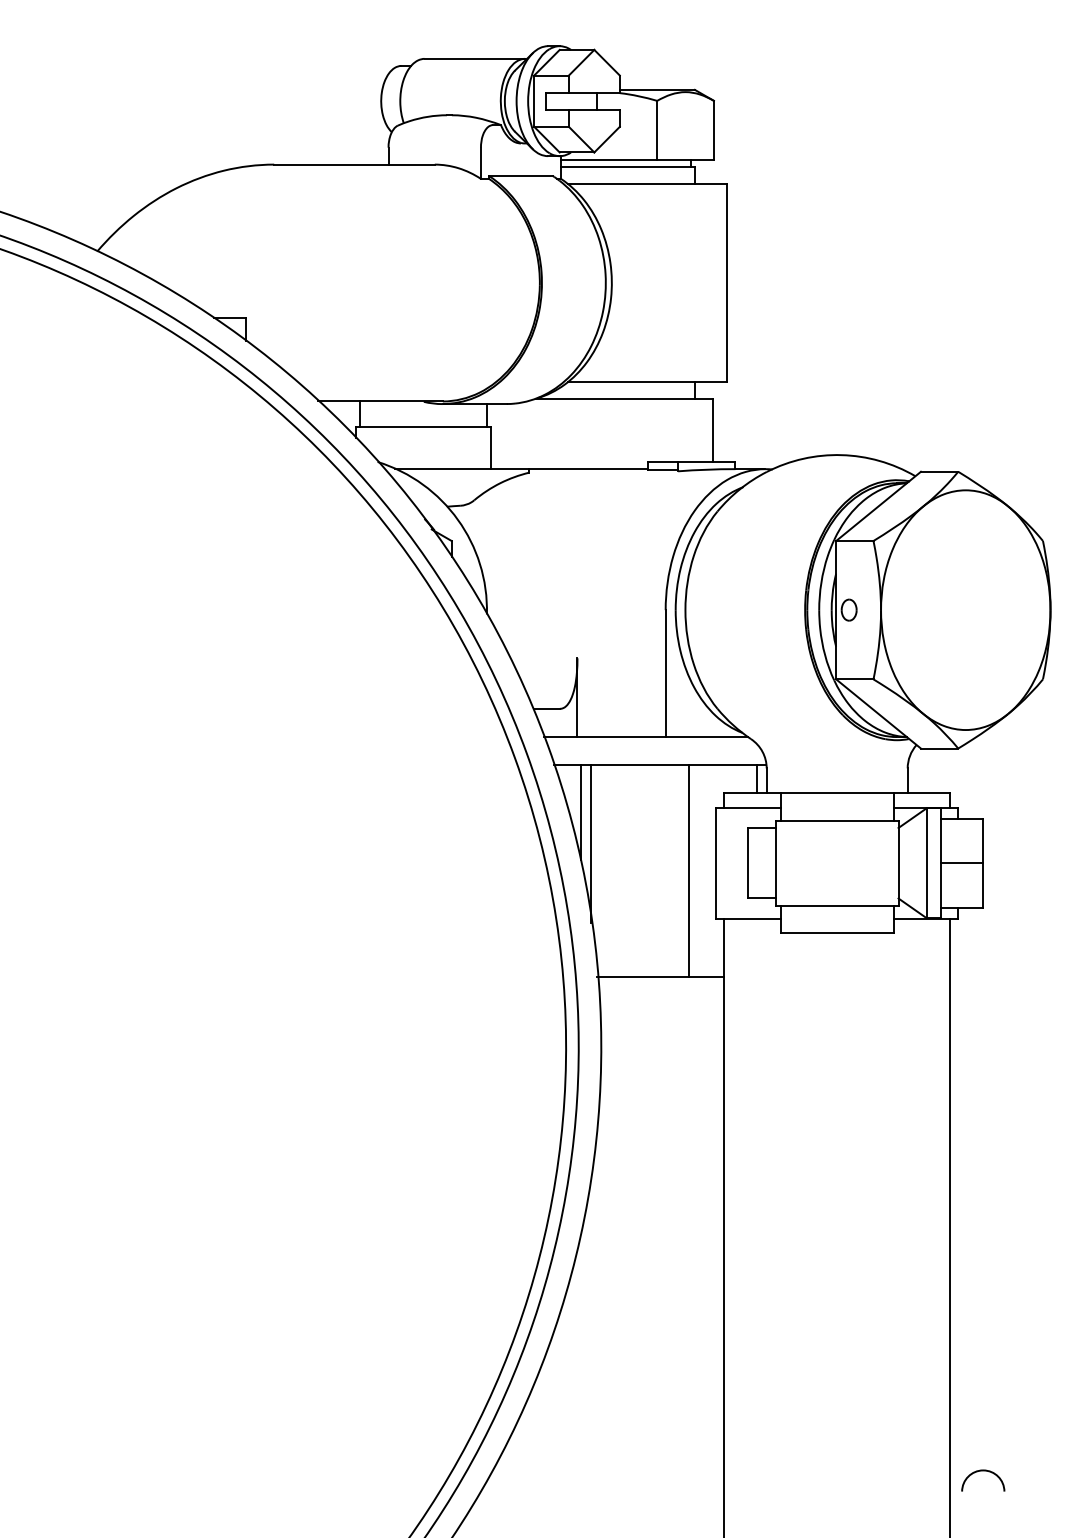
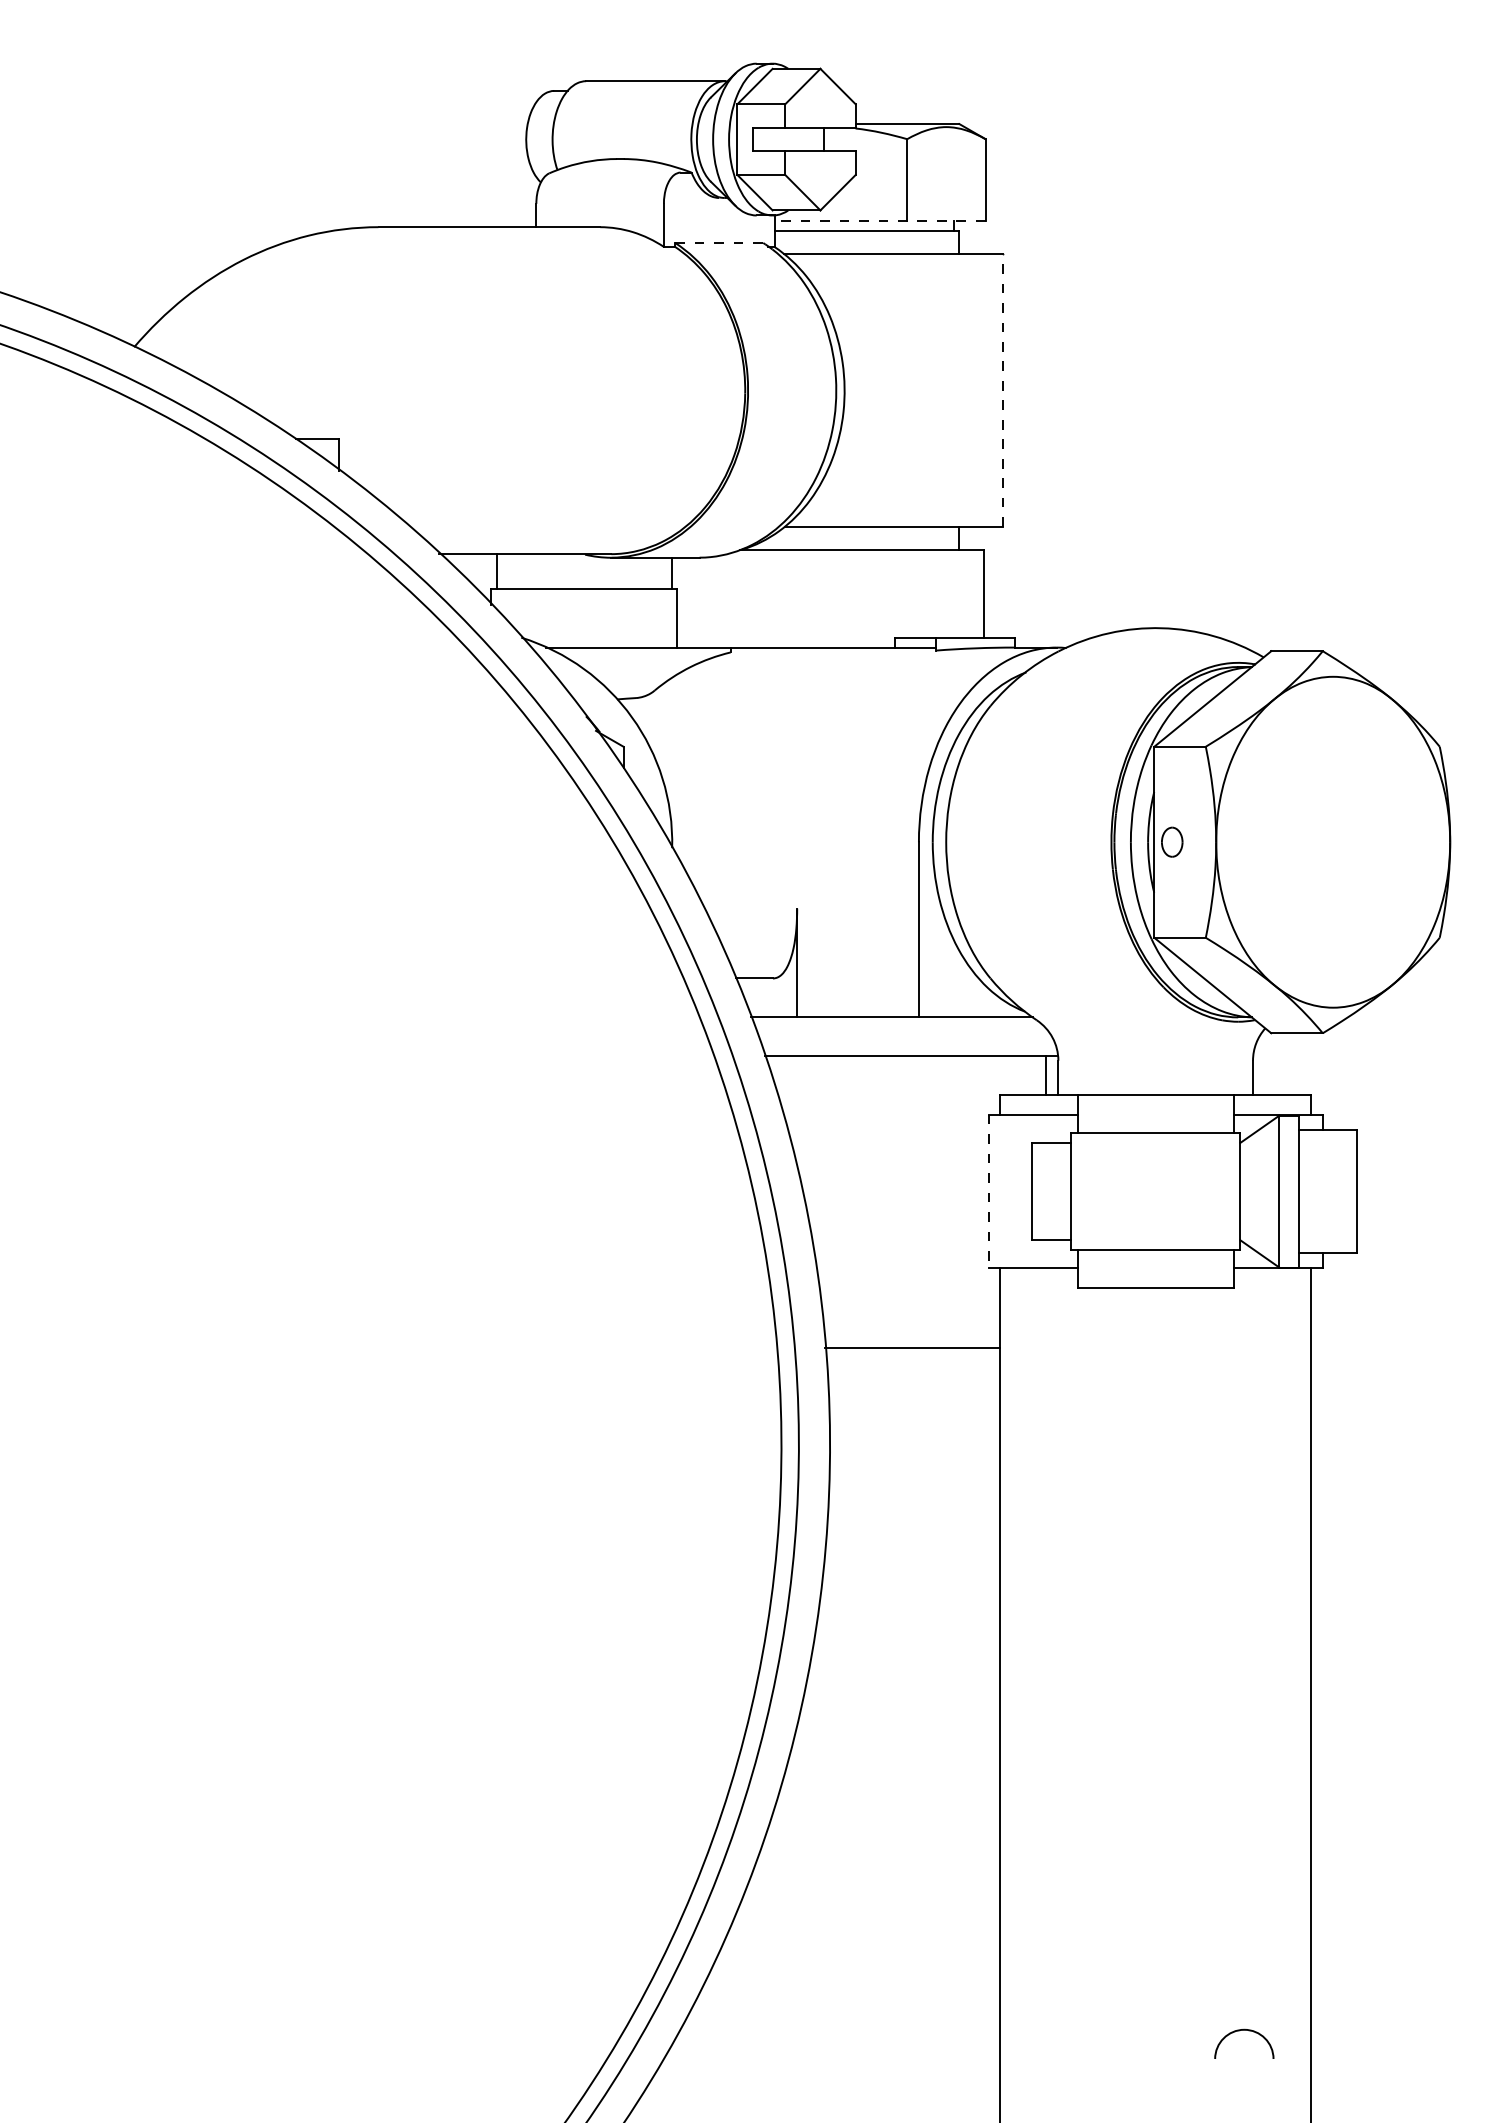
line: (637, 160) -> (880, 221), solid -> dashed
line: (521, 175) -> (719, 242), solid -> dashed
line: (726, 282) -> (1003, 390), solid -> dashed
line: (580, 812) -> (801, 1121), removed
line: (591, 843) -> (816, 1164), removed
line: (716, 863) -> (988, 1191), solid -> dashed
line: (961, 863) -> (1327, 1191), removed
line: (689, 871) -> (951, 1202), removed
arc: (986, 1471) -> (1248, 2031), moved

